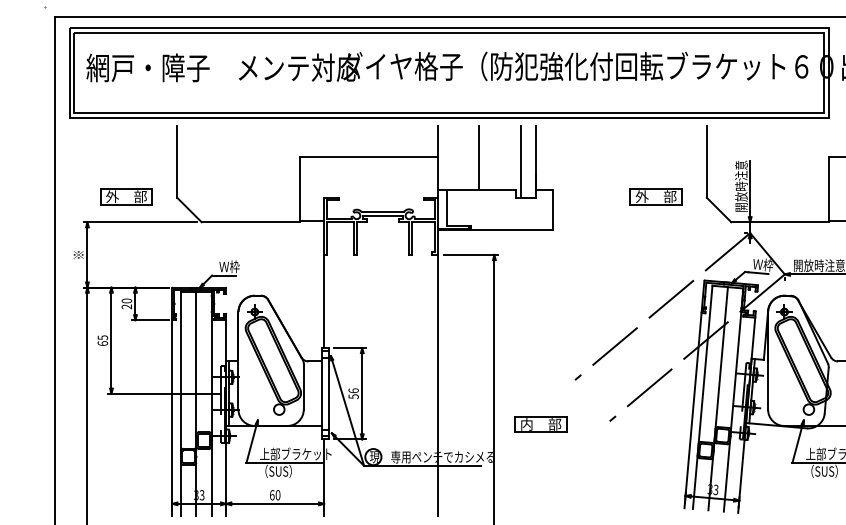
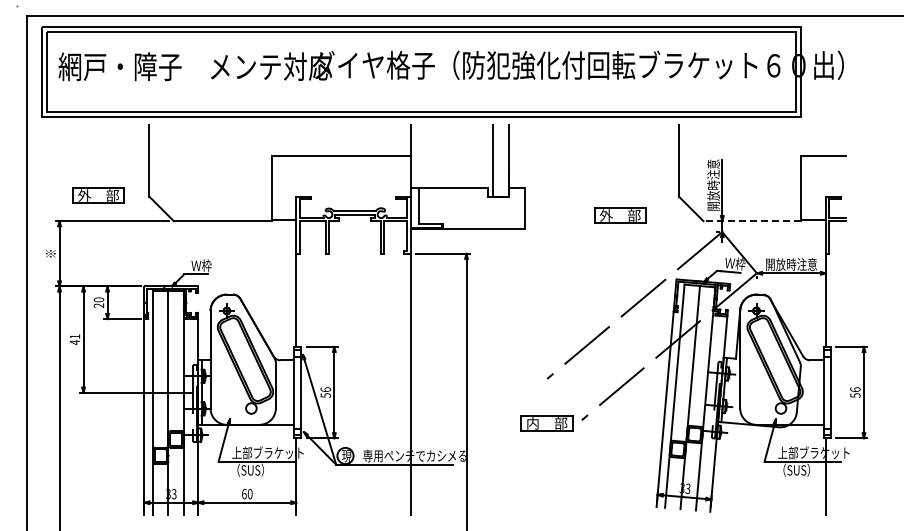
line: (479, 157) -> (451, 156), removed
part: (656, 196) -> (620, 215), moved
line: (780, 222) -> (752, 221), solid -> dashed
text: (102, 340) -> (74, 339), 65 -> 41
part: (540, 424) -> (546, 423), moved

